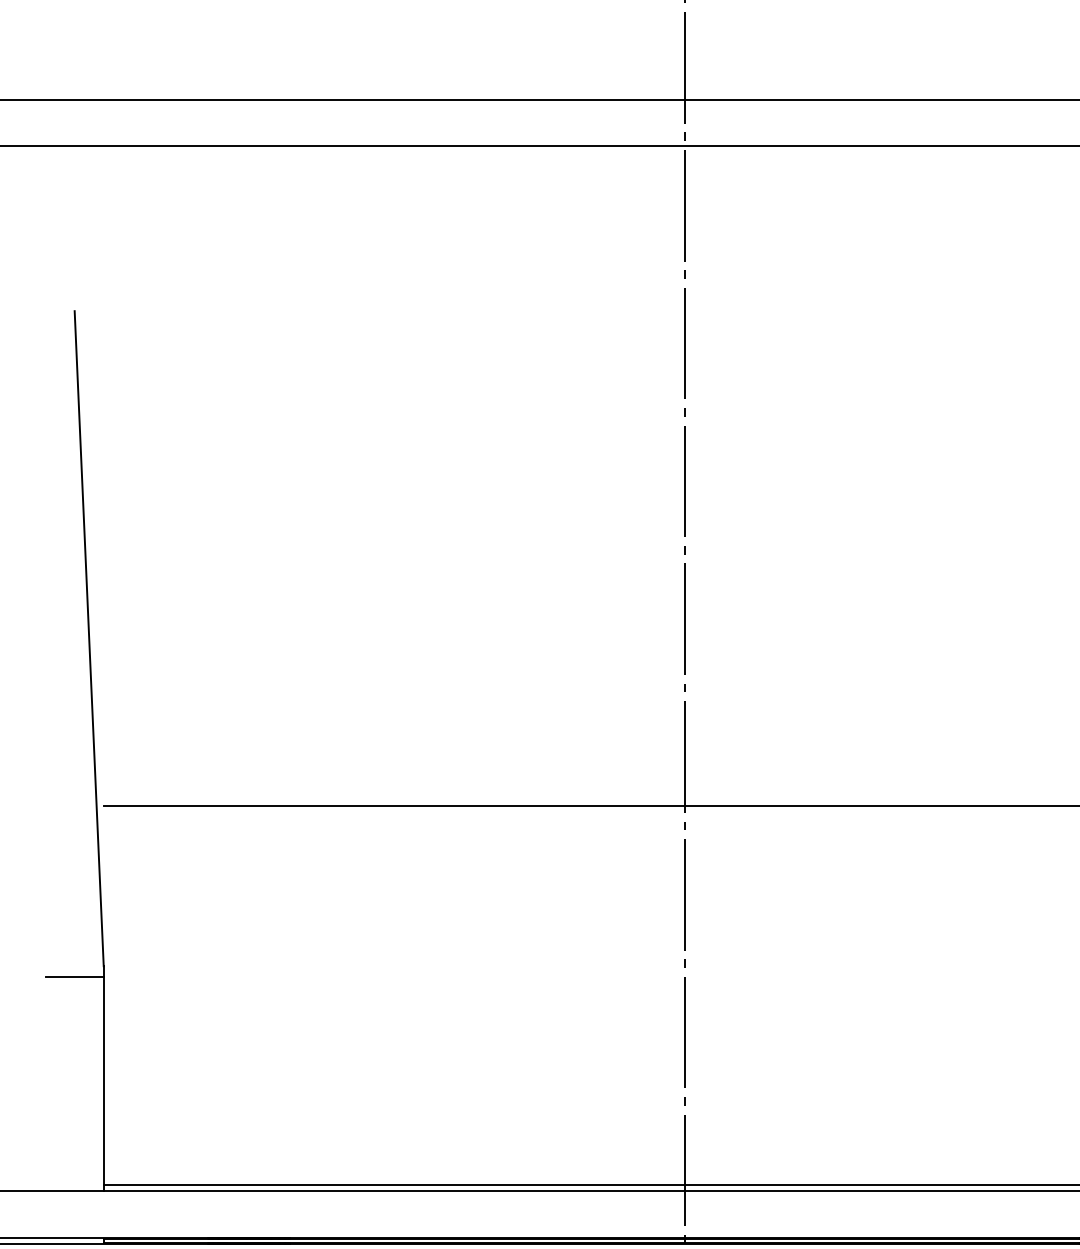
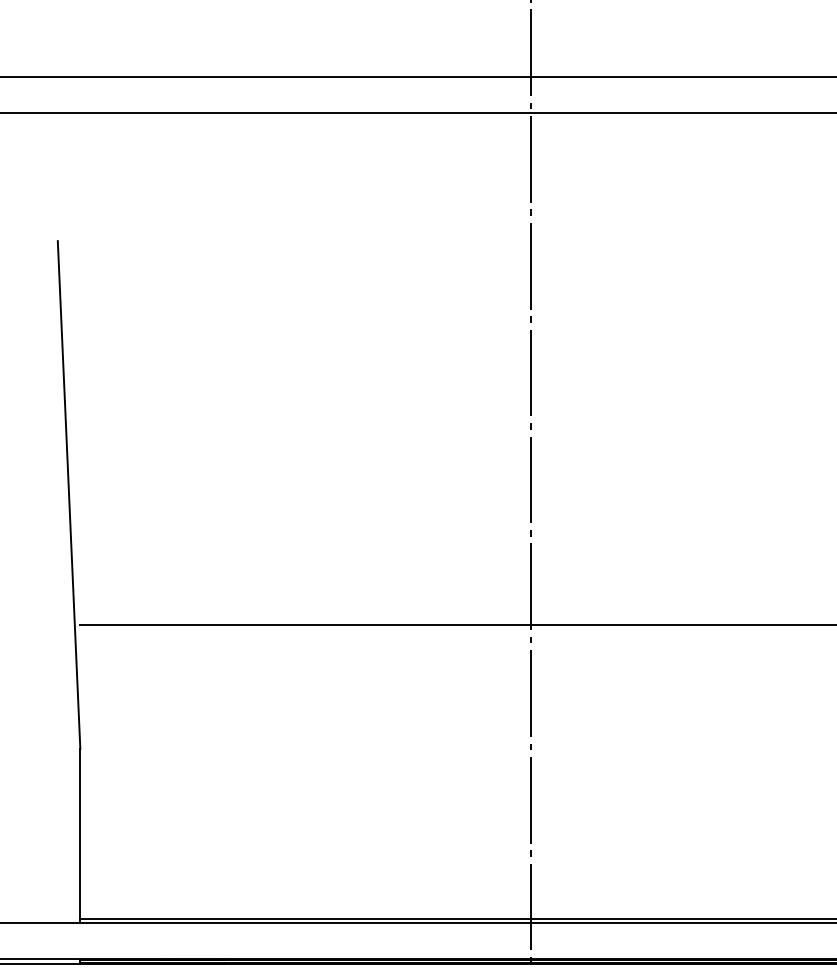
line: (74, 977) -> (57, 757), removed

